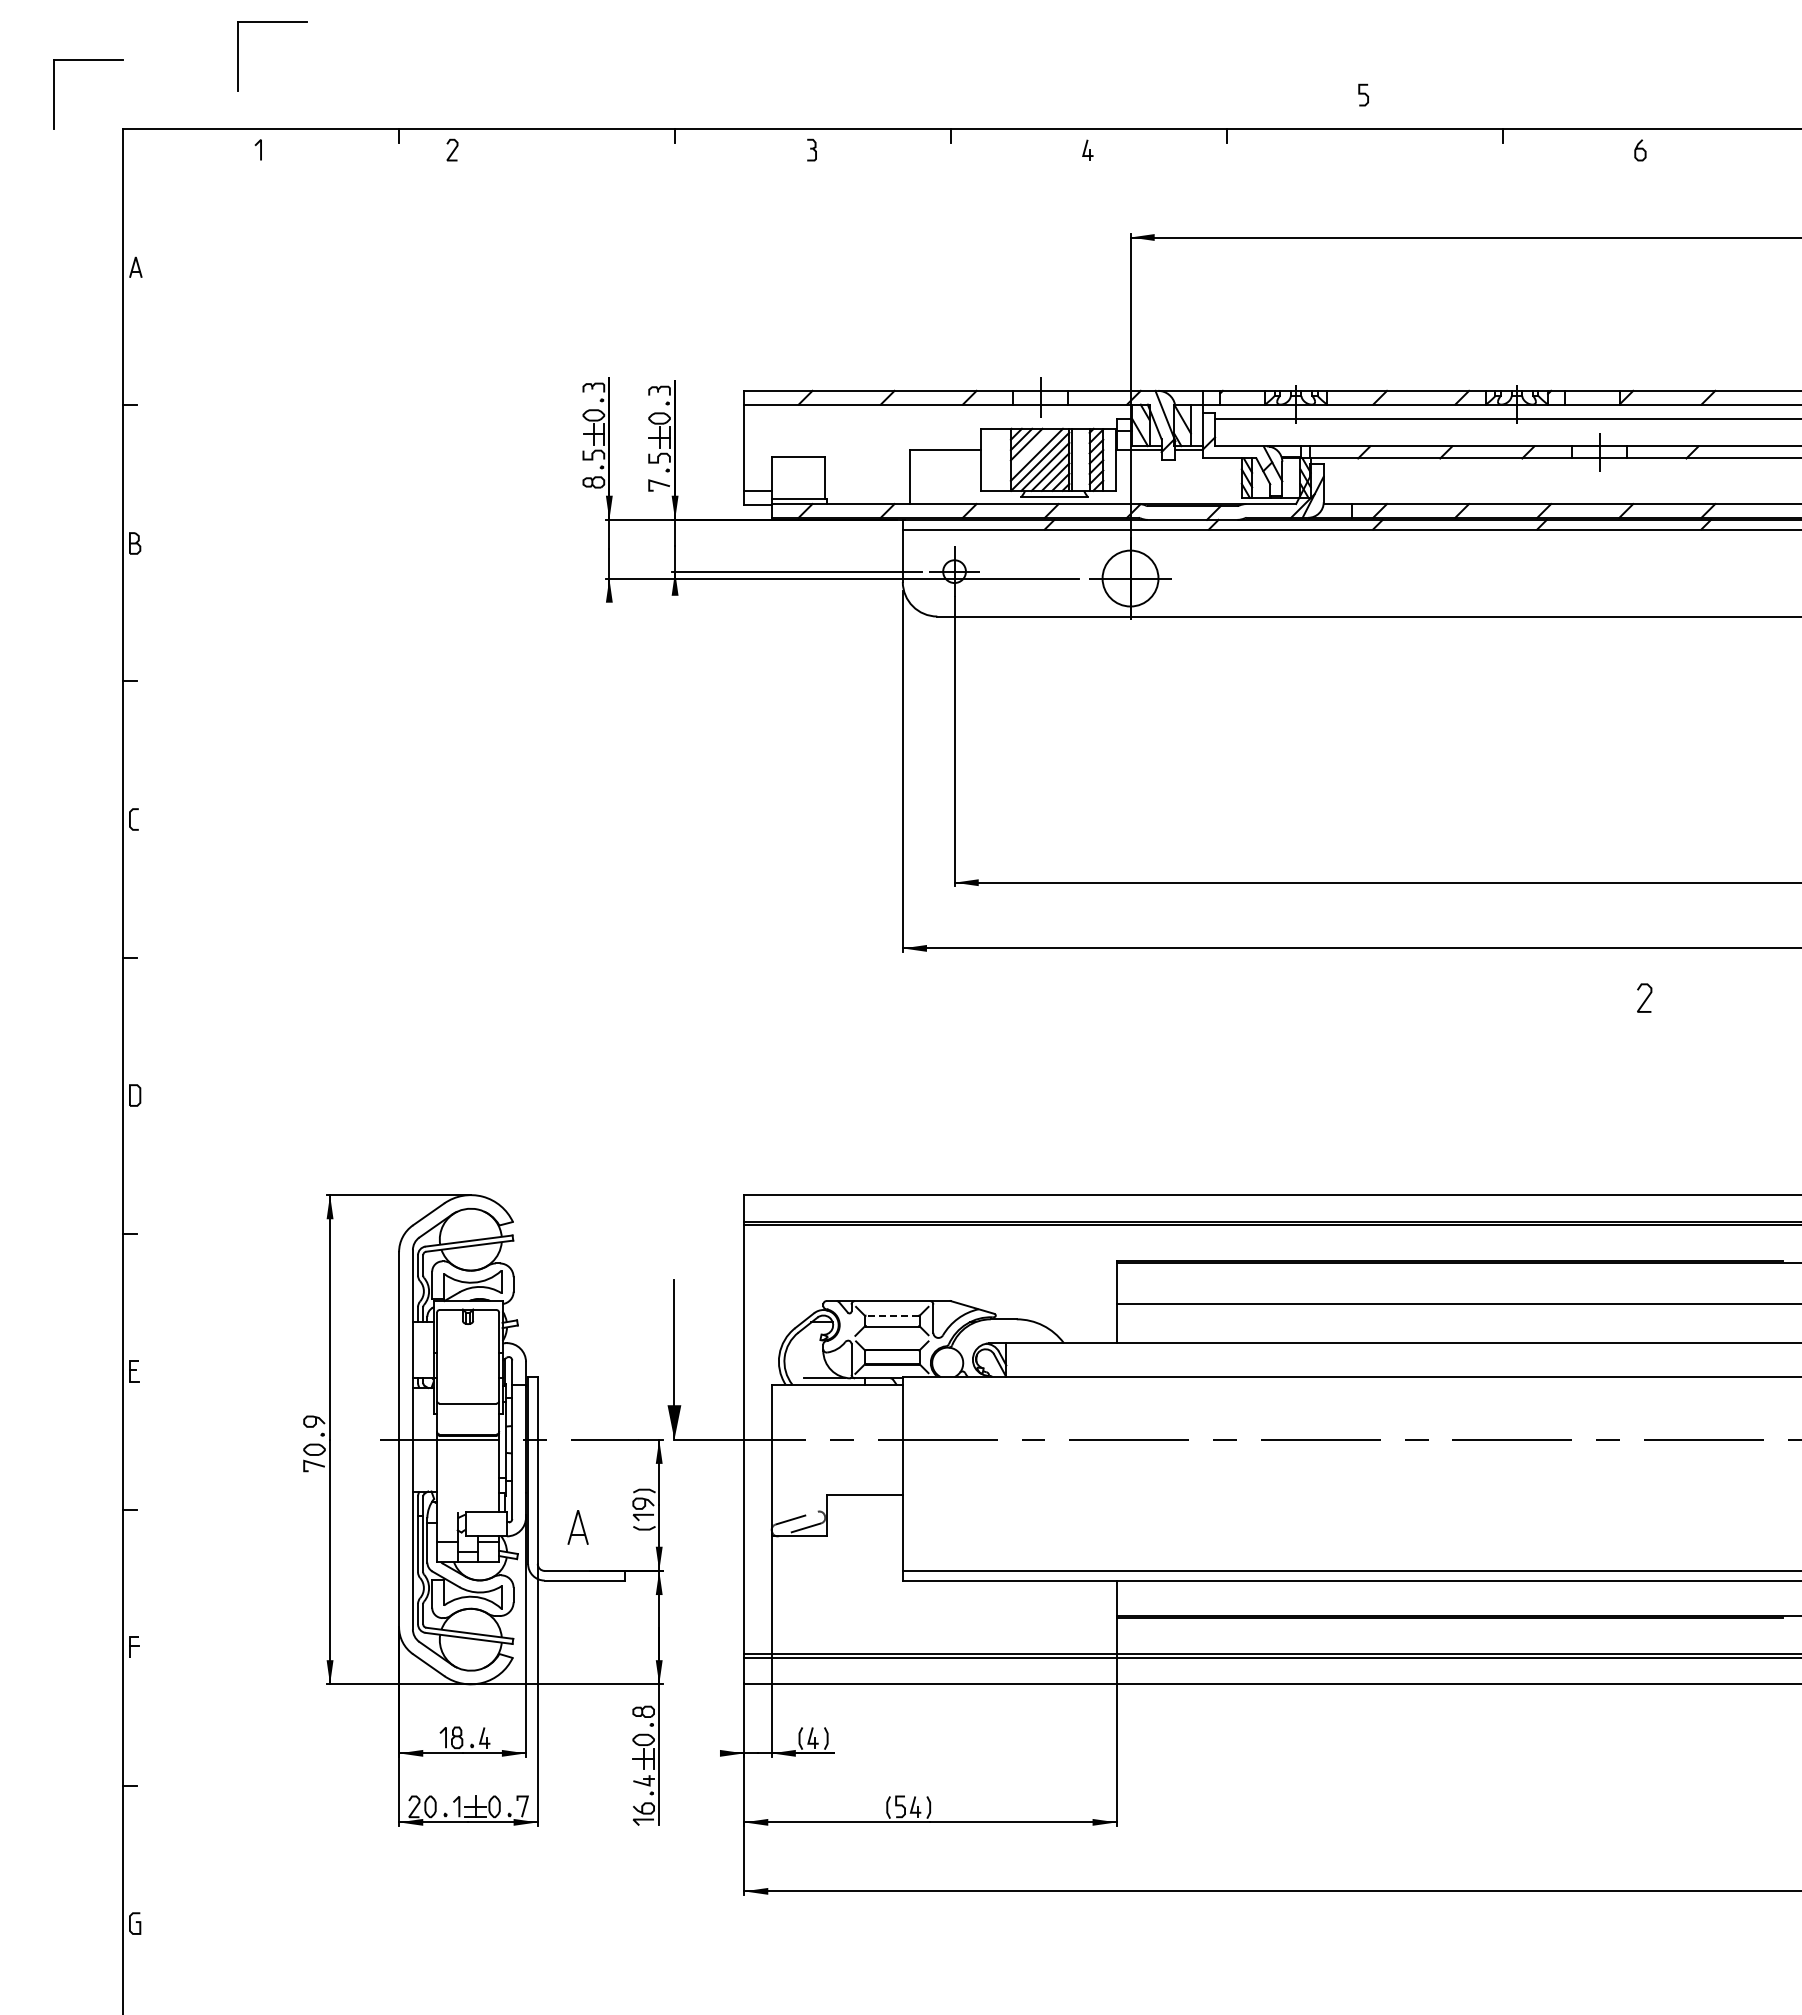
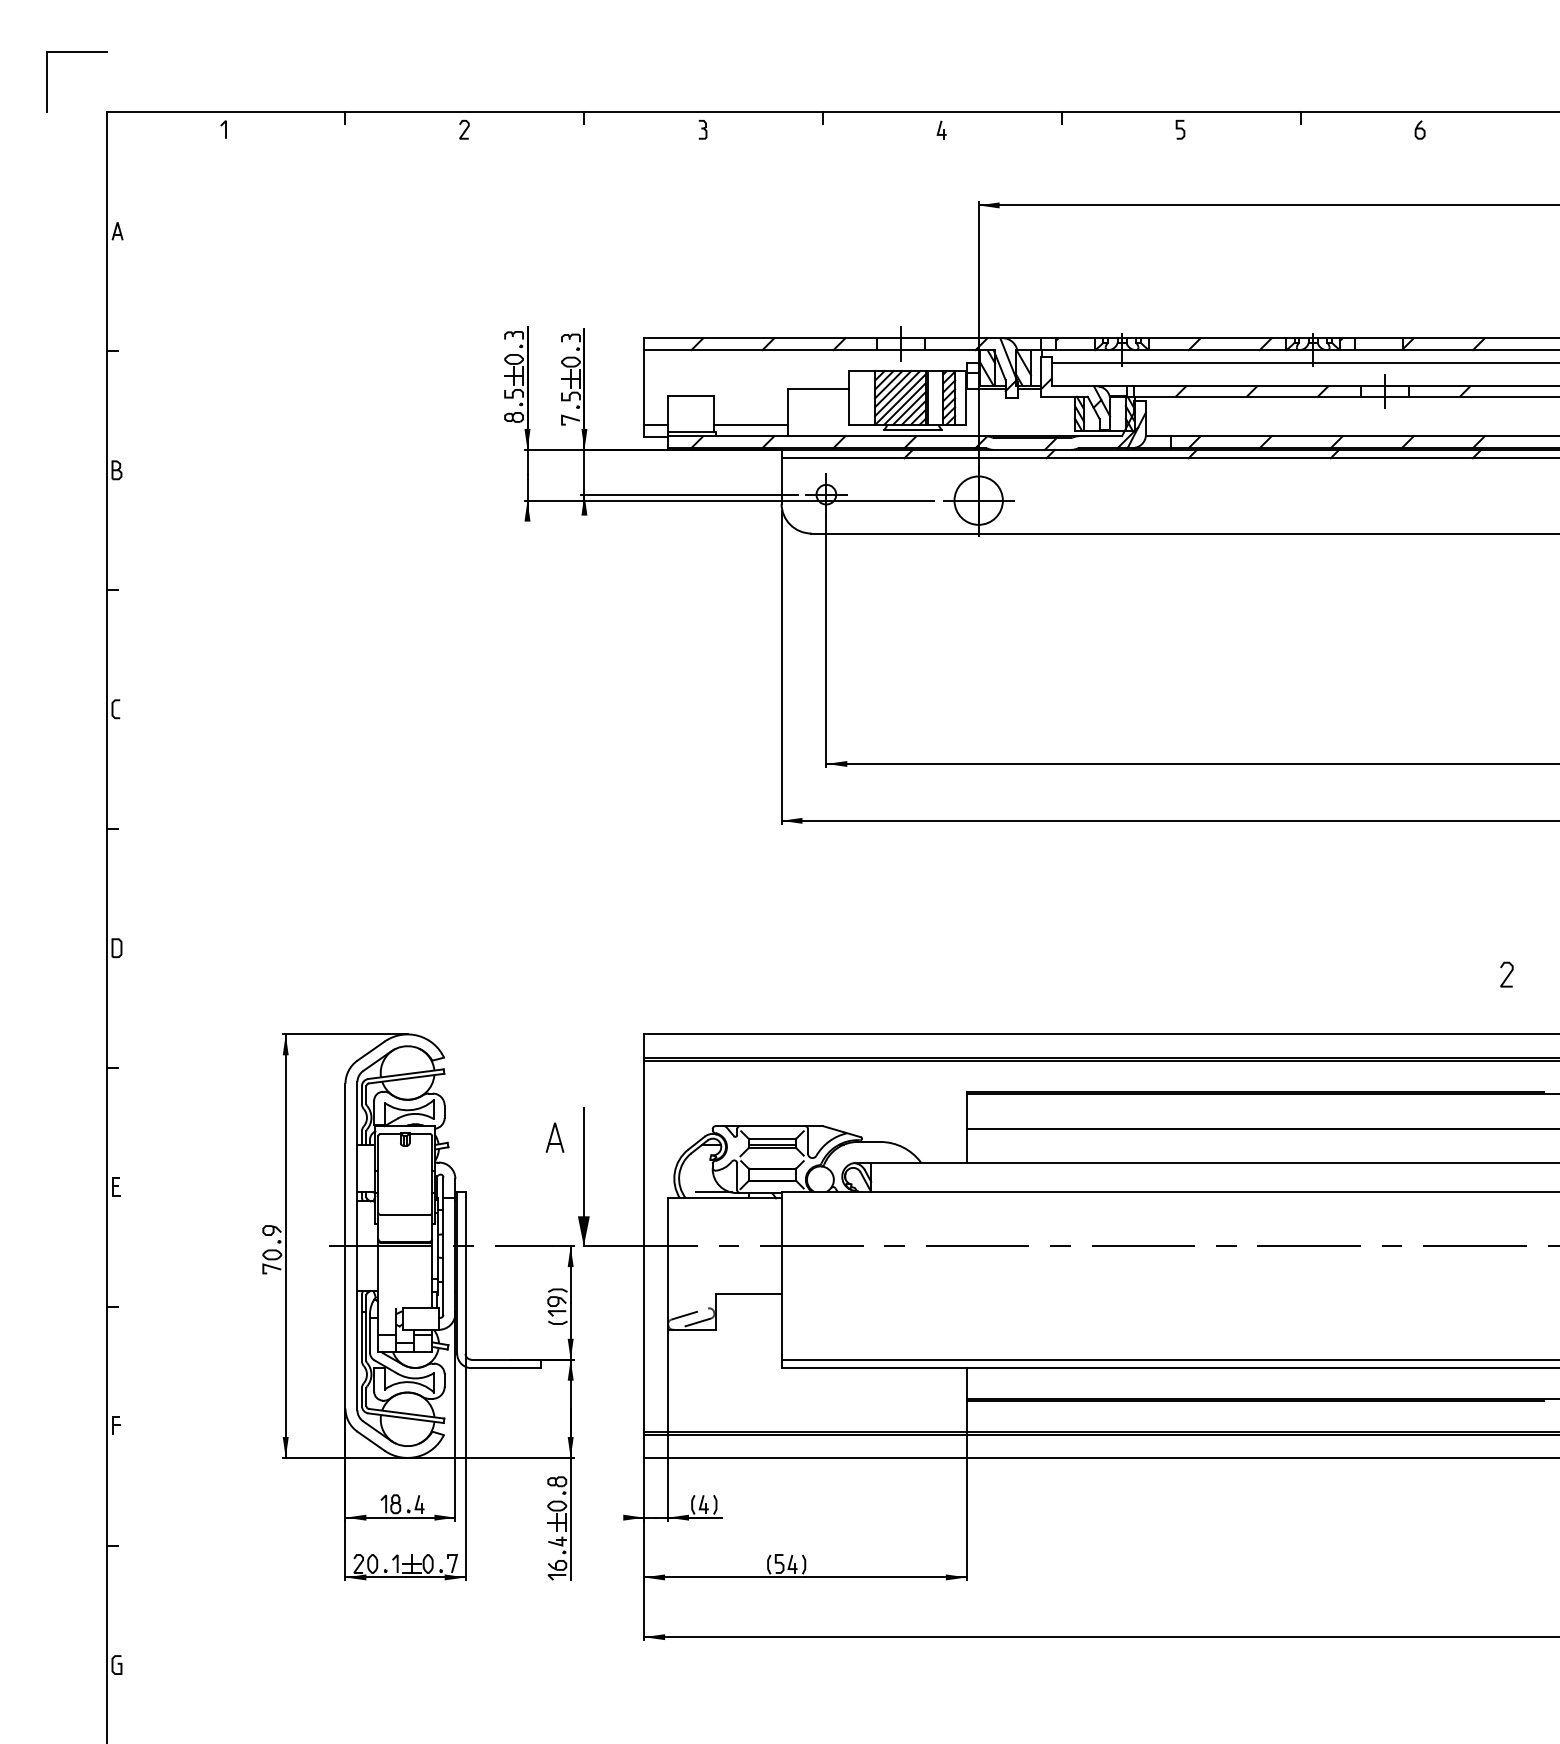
part: (272, 22) -> (235, 19), removed
curve: (1363, 94) -> (1180, 129), moved
curve: (453, 149) -> (465, 129), moved
line: (1031, 449) -> (892, 388), added
line: (867, 491) -> (750, 425), added
curve: (1645, 998) -> (1507, 975), moved
line: (891, 1315) -> (771, 1138), dashed -> solid
line: (892, 1322) -> (772, 1144), added
part: (577, 1527) -> (554, 1137), moved

